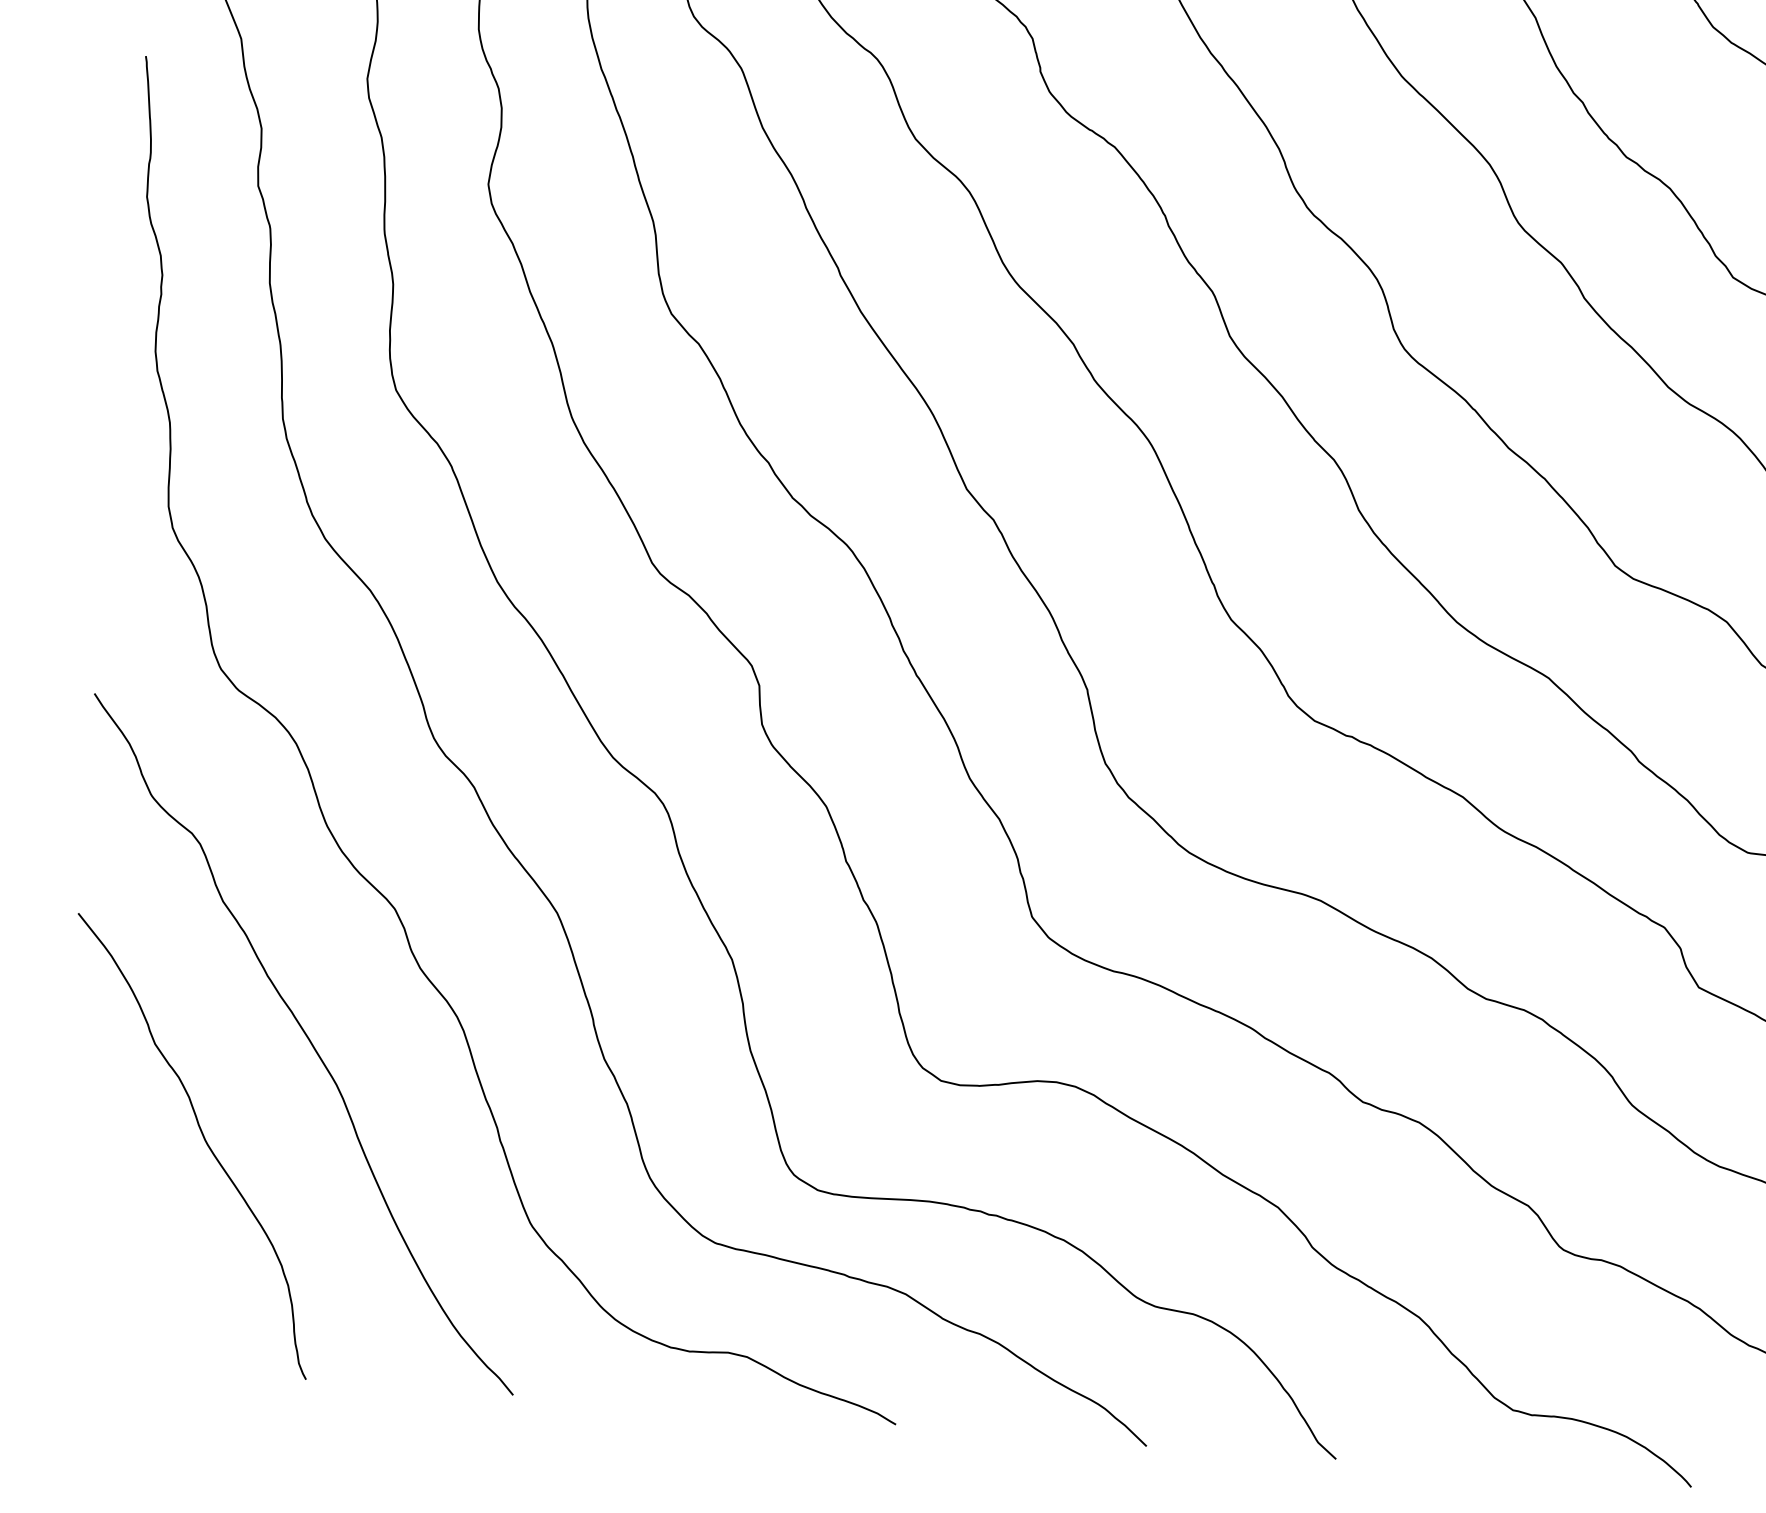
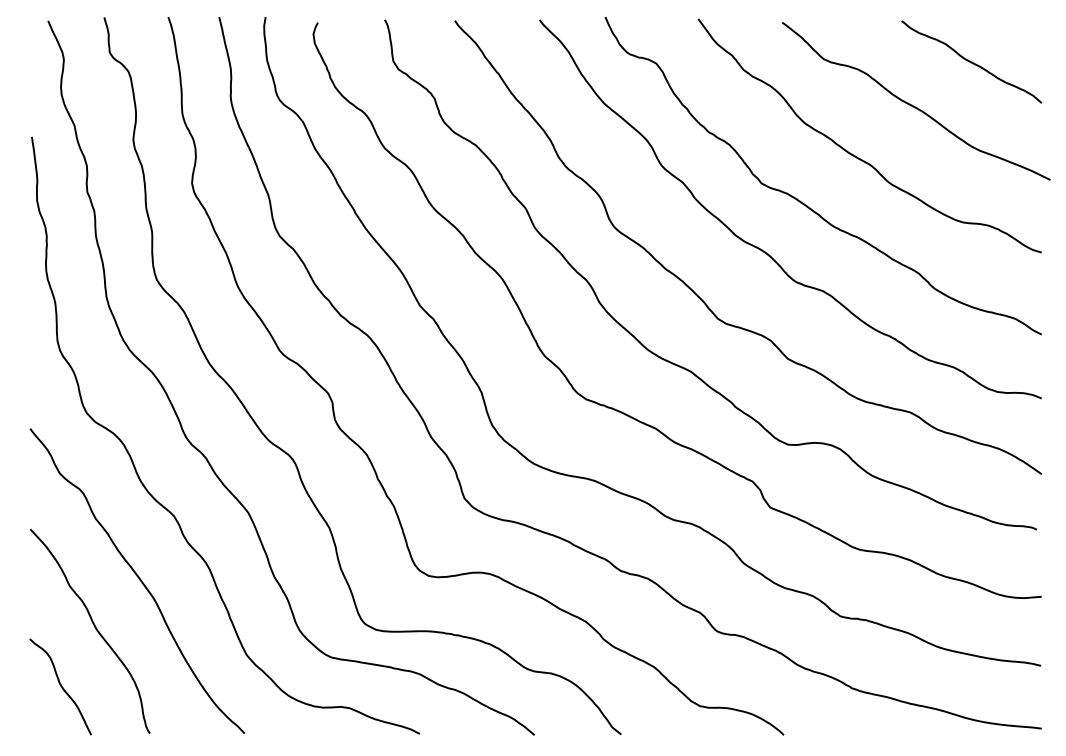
curve: (118, 1261) -> (60, 686), added

